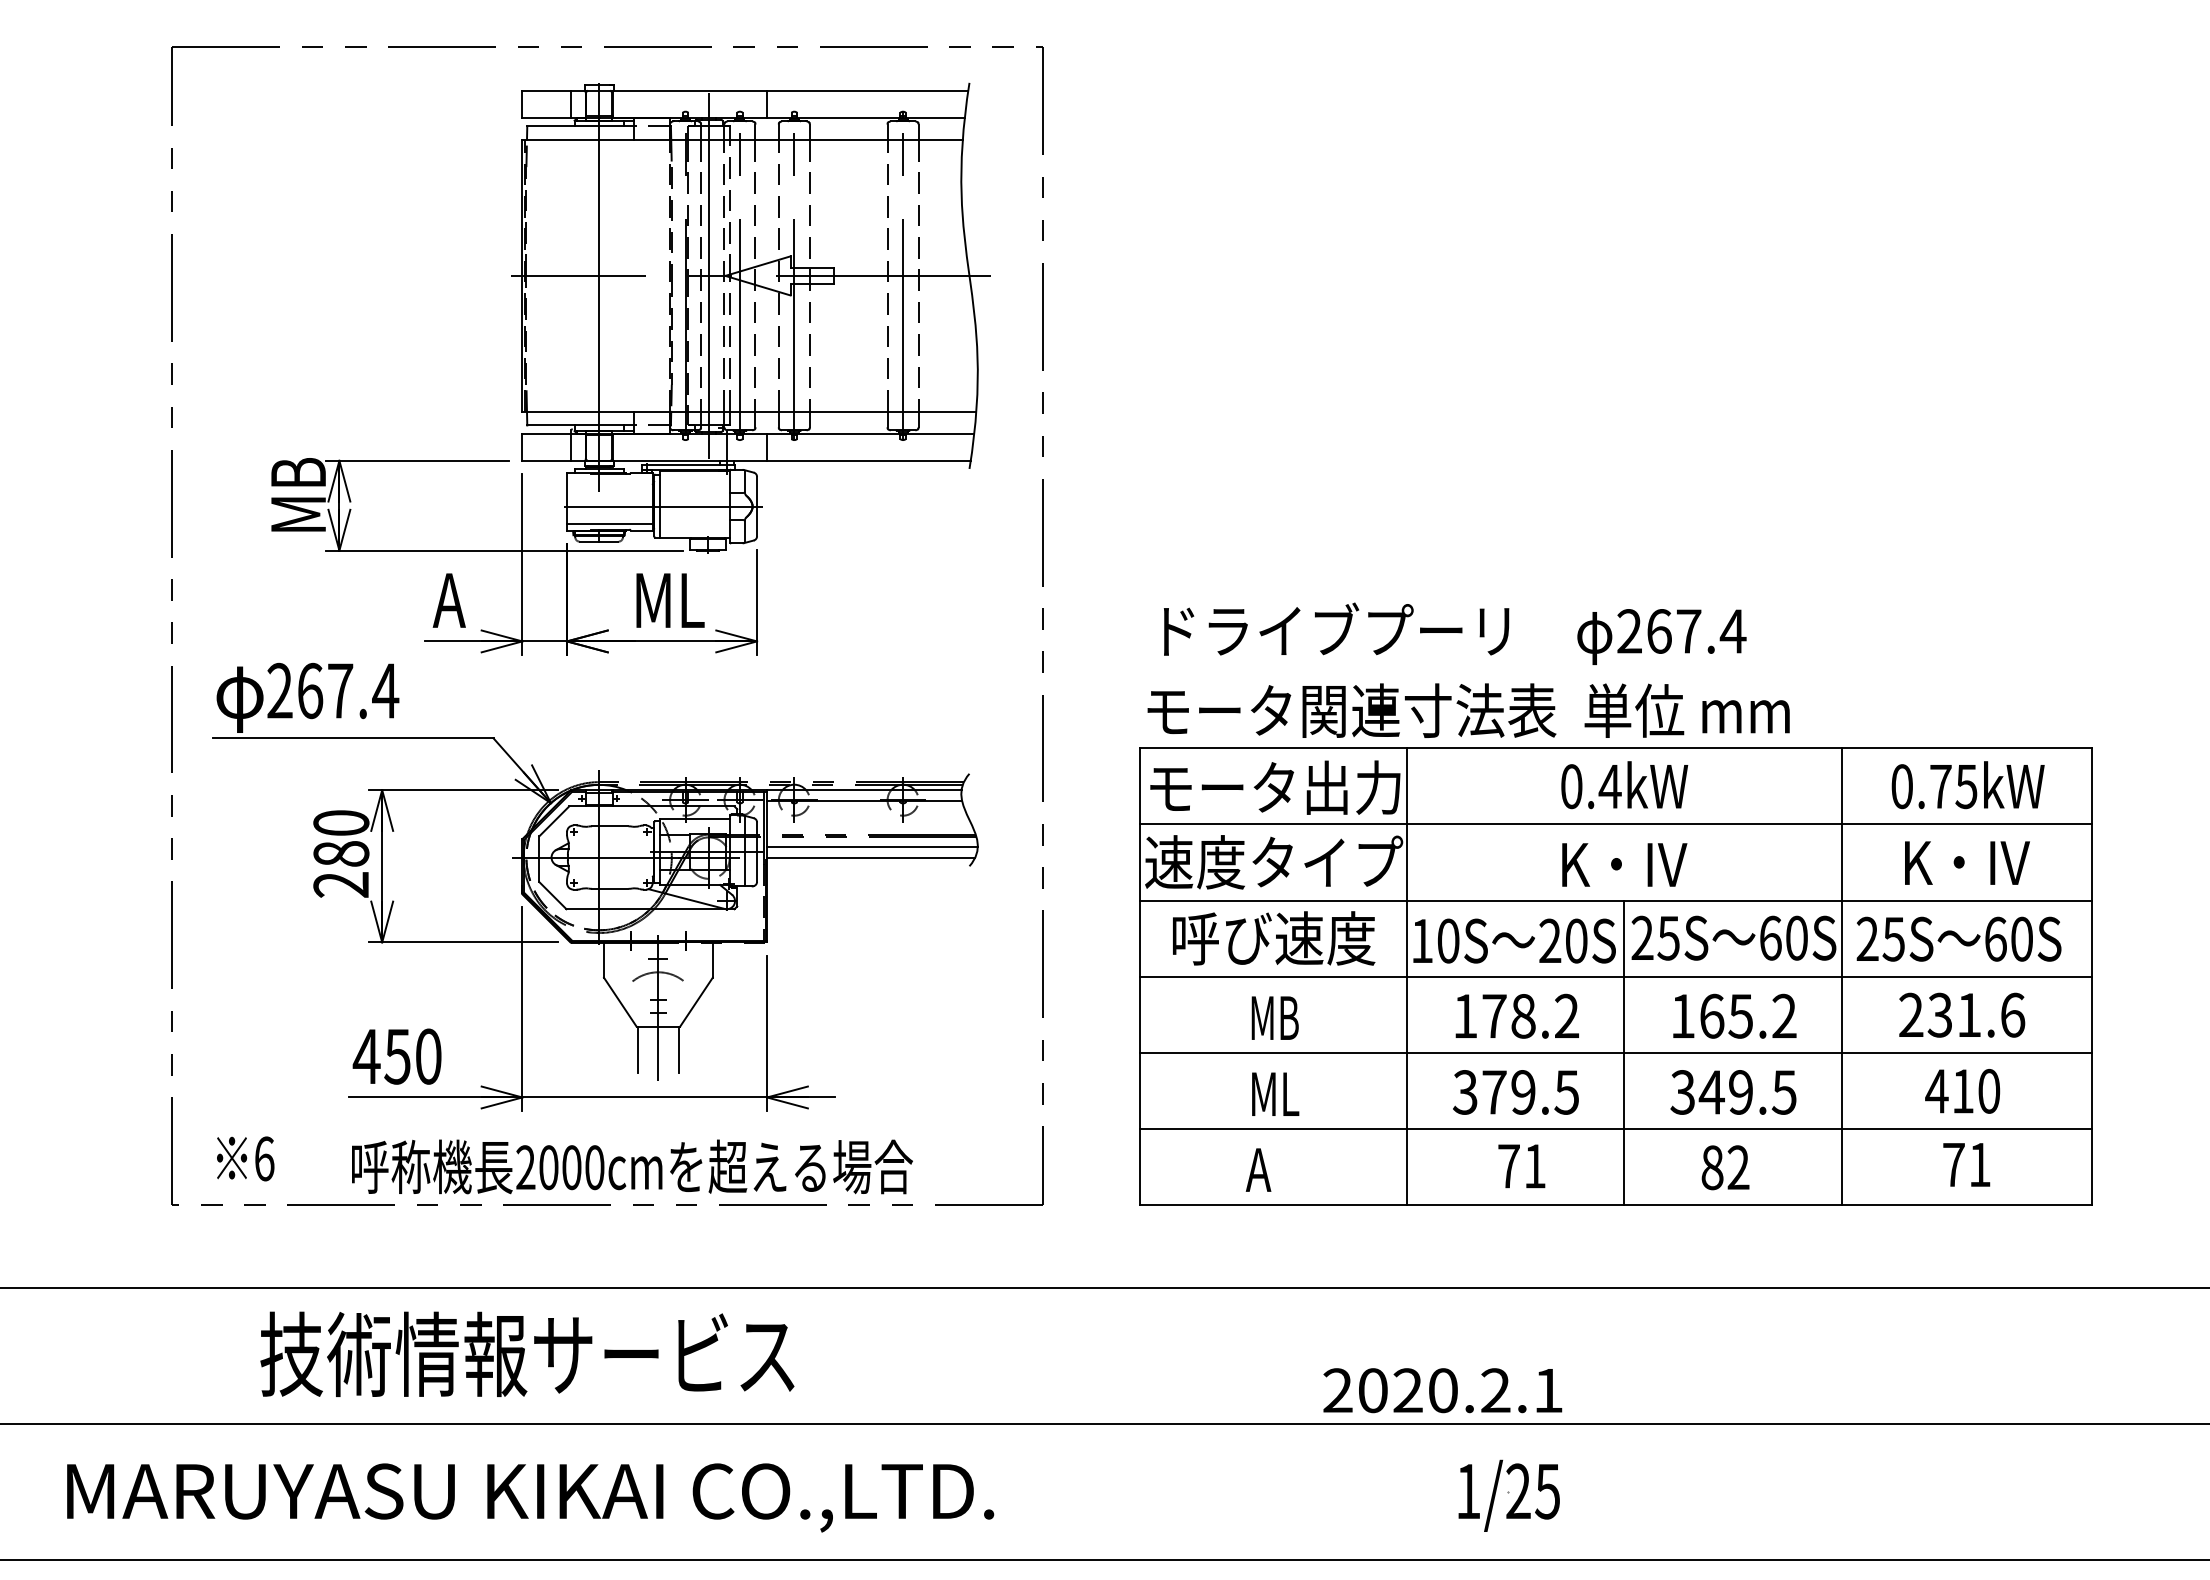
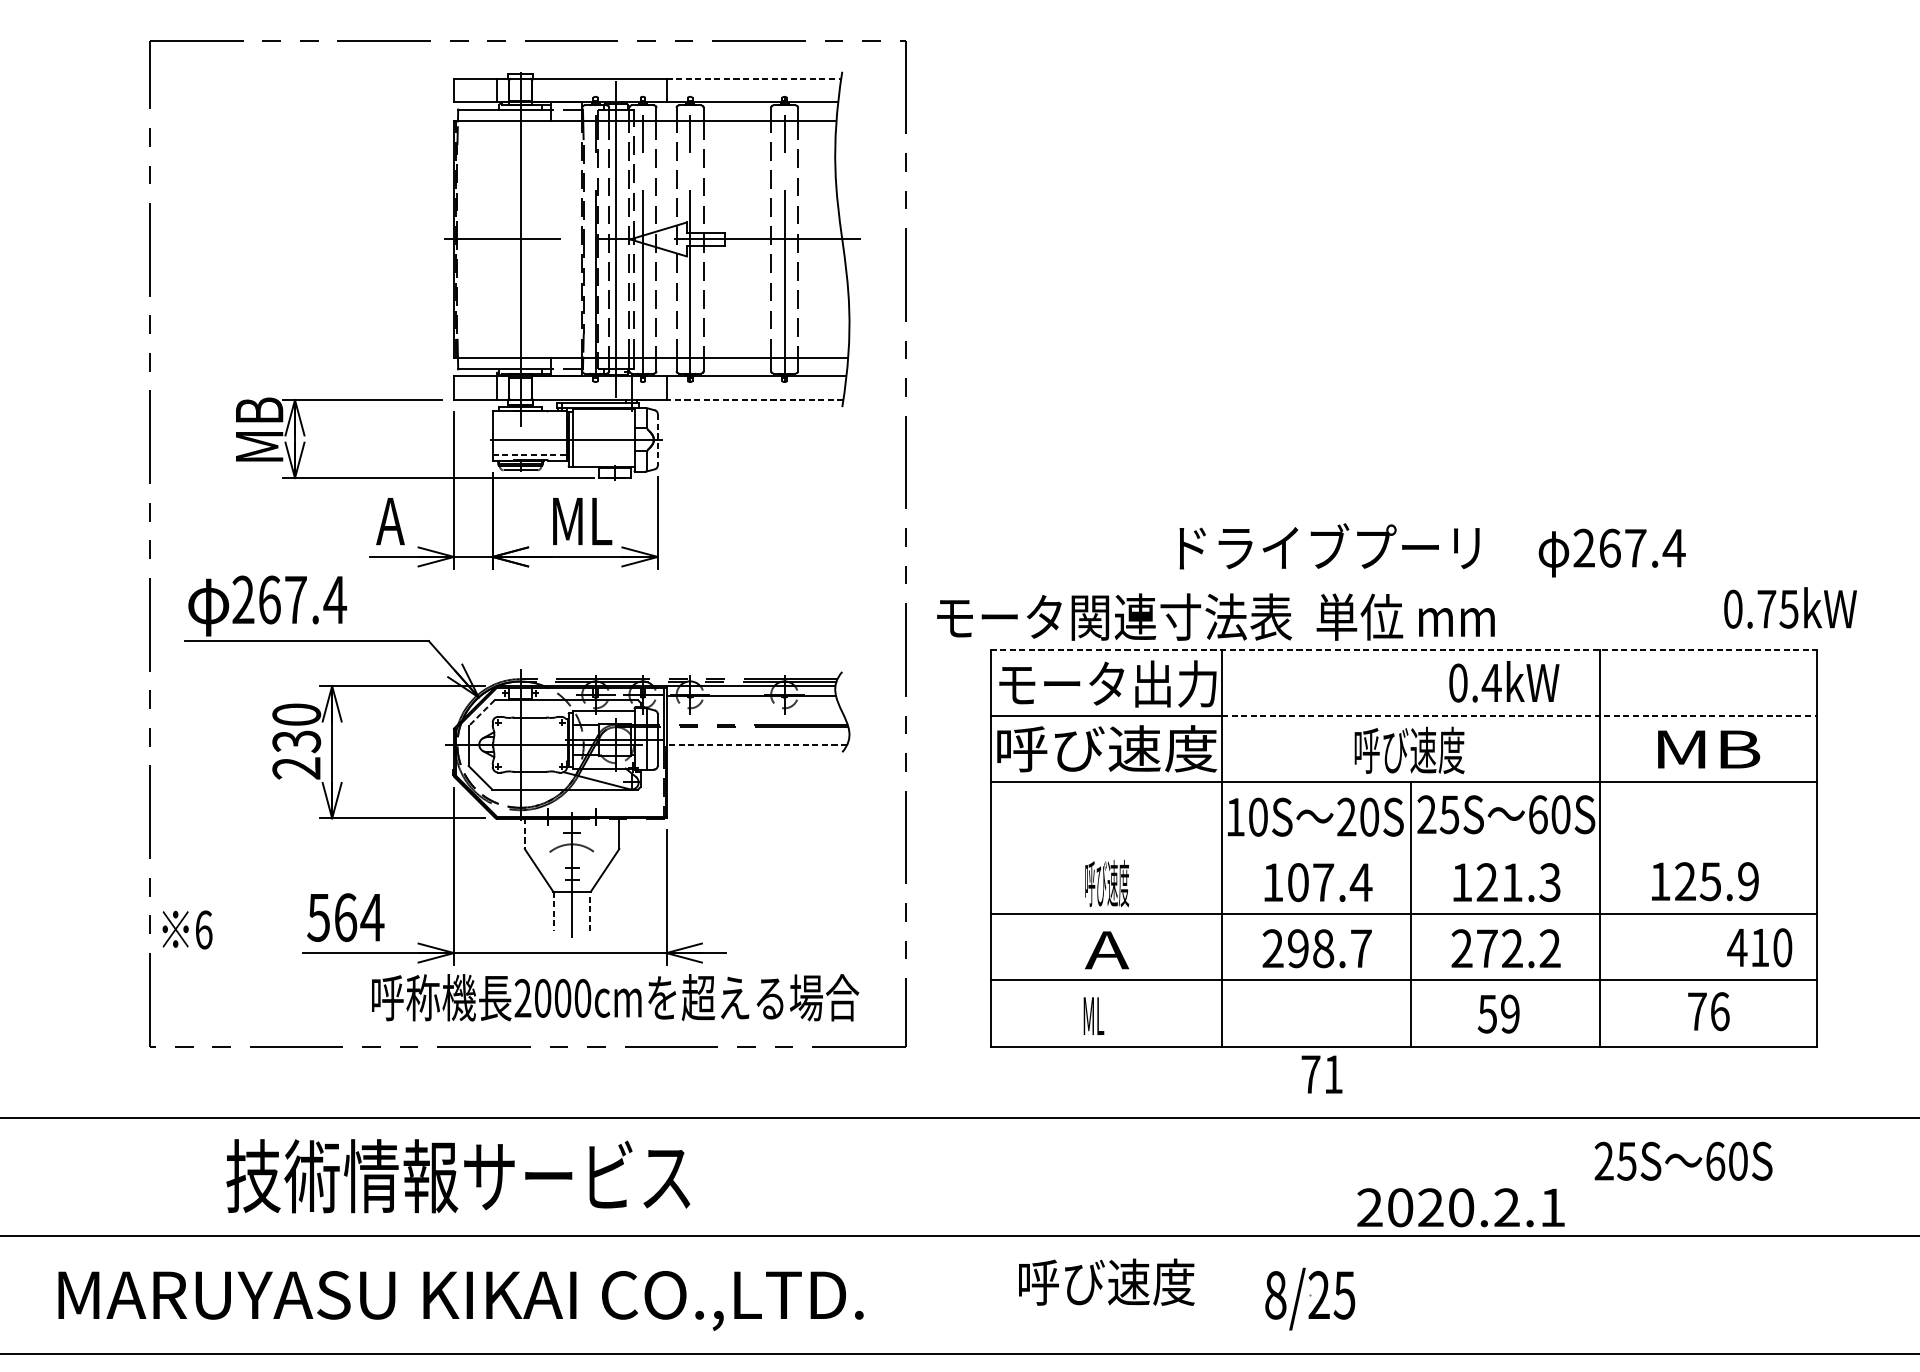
line: (867, 91) -> (753, 79), solid -> dashed
line: (868, 460) -> (754, 399), solid -> dashed
line: (757, 506) -> (658, 439), solid -> dashed
line: (609, 524) -> (529, 455), solid -> dashed
text: (1455, 633) -> (1432, 550), moved
text: (1468, 710) -> (1215, 616), moved
line: (1616, 748) -> (1404, 649), solid -> dashed
text: (1624, 785) -> (1504, 682), moved
text: (1967, 785) -> (1789, 608), moved
line: (553, 821) -> (480, 713), solid -> dashed
line: (1749, 824) -> (1519, 715), solid -> dashed
line: (872, 847) -> (758, 735), removed
text: (341, 854) -> (296, 742), 280 -> 230
line: (871, 858) -> (757, 745), solid -> dashed
text: (1274, 862) -> (1107, 748), 速度タイプ -> 呼び速度
text: (1967, 862) -> (1709, 748), K・IV -> MB
text: (1623, 864) -> (1410, 750), K・IV -> 呼び速度
text: (1274, 938) -> (1107, 1282), moved
text: (1958, 938) -> (1683, 1160), moved
line: (604, 960) -> (525, 834), solid -> dashed
line: (1615, 976) -> (1403, 847), removed
text: (1962, 1014) -> (1704, 881), 231.6 -> 125.9
text: (1530, 1015) -> (1329, 881), 178.2 -> 107.4
text: (1748, 1015) -> (1518, 881), 165.2 -> 121.3
text: (1274, 1017) -> (1107, 883), MB -> 呼び速度
line: (638, 1049) -> (554, 911), solid -> dashed
line: (678, 1049) -> (589, 911), solid -> dashed
text: (397, 1056) -> (345, 917), 450 -> 564
text: (1962, 1091) -> (1759, 947), moved
text: (1516, 1092) -> (1317, 948), 379.5 -> 298.7
text: (1733, 1092) -> (1505, 948), 349.5 -> 272.2
text: (1273, 1093) -> (1106, 949), ML -> A
text: (245, 1158) -> (187, 929), moved
text: (1980, 1164) -> (1720, 1011), 71 -> 76
text: (632, 1166) -> (615, 997), moved
text: (1521, 1166) -> (1321, 1074), moved
text: (1725, 1167) -> (1498, 1013), 82 -> 59
text: (1258, 1169) -> (1093, 1015), A -> ML
text: (1442, 1390) -> (1460, 1207), moved
text: (1468, 1491) -> (1275, 1295), 1/25 -> 8/25

